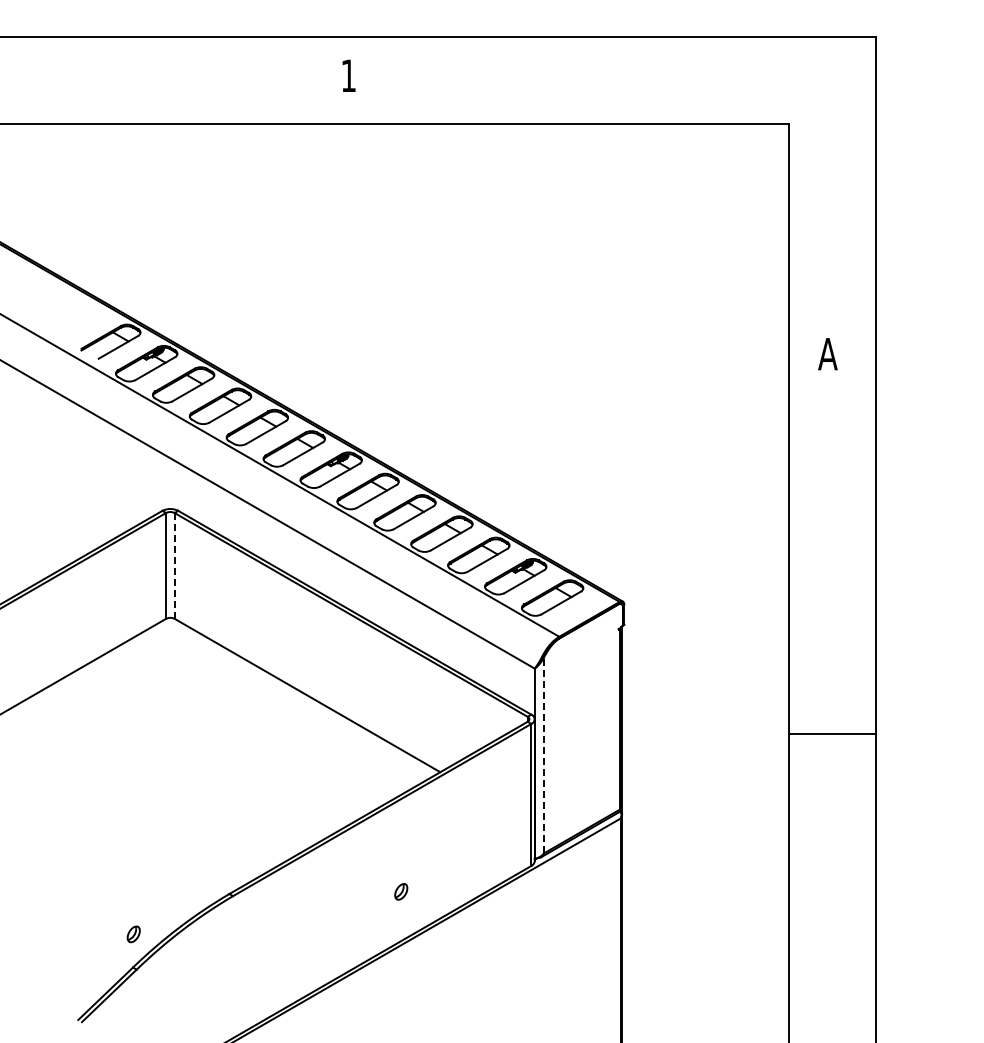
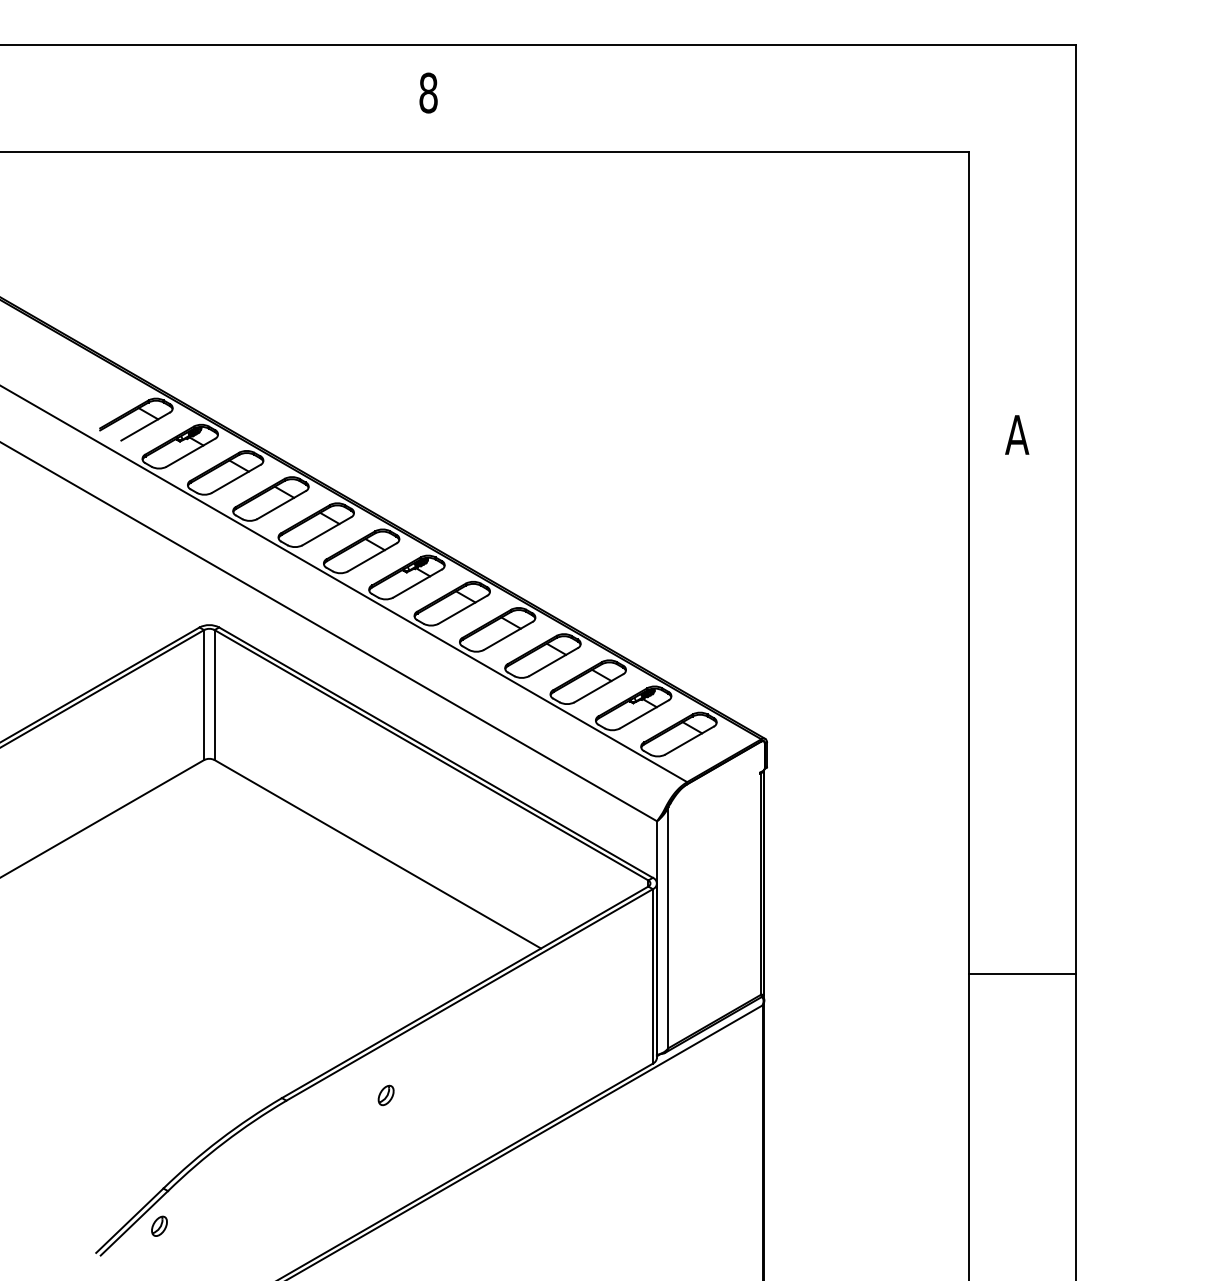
text: (348, 75) -> (428, 92), 1 -> 8
line: (174, 565) -> (214, 694), dashed -> solid
line: (831, 734) -> (1021, 974), moved
line: (543, 755) -> (667, 927), dashed -> solid
part: (401, 891) -> (386, 1095), moved
part: (133, 934) -> (159, 1226), moved

